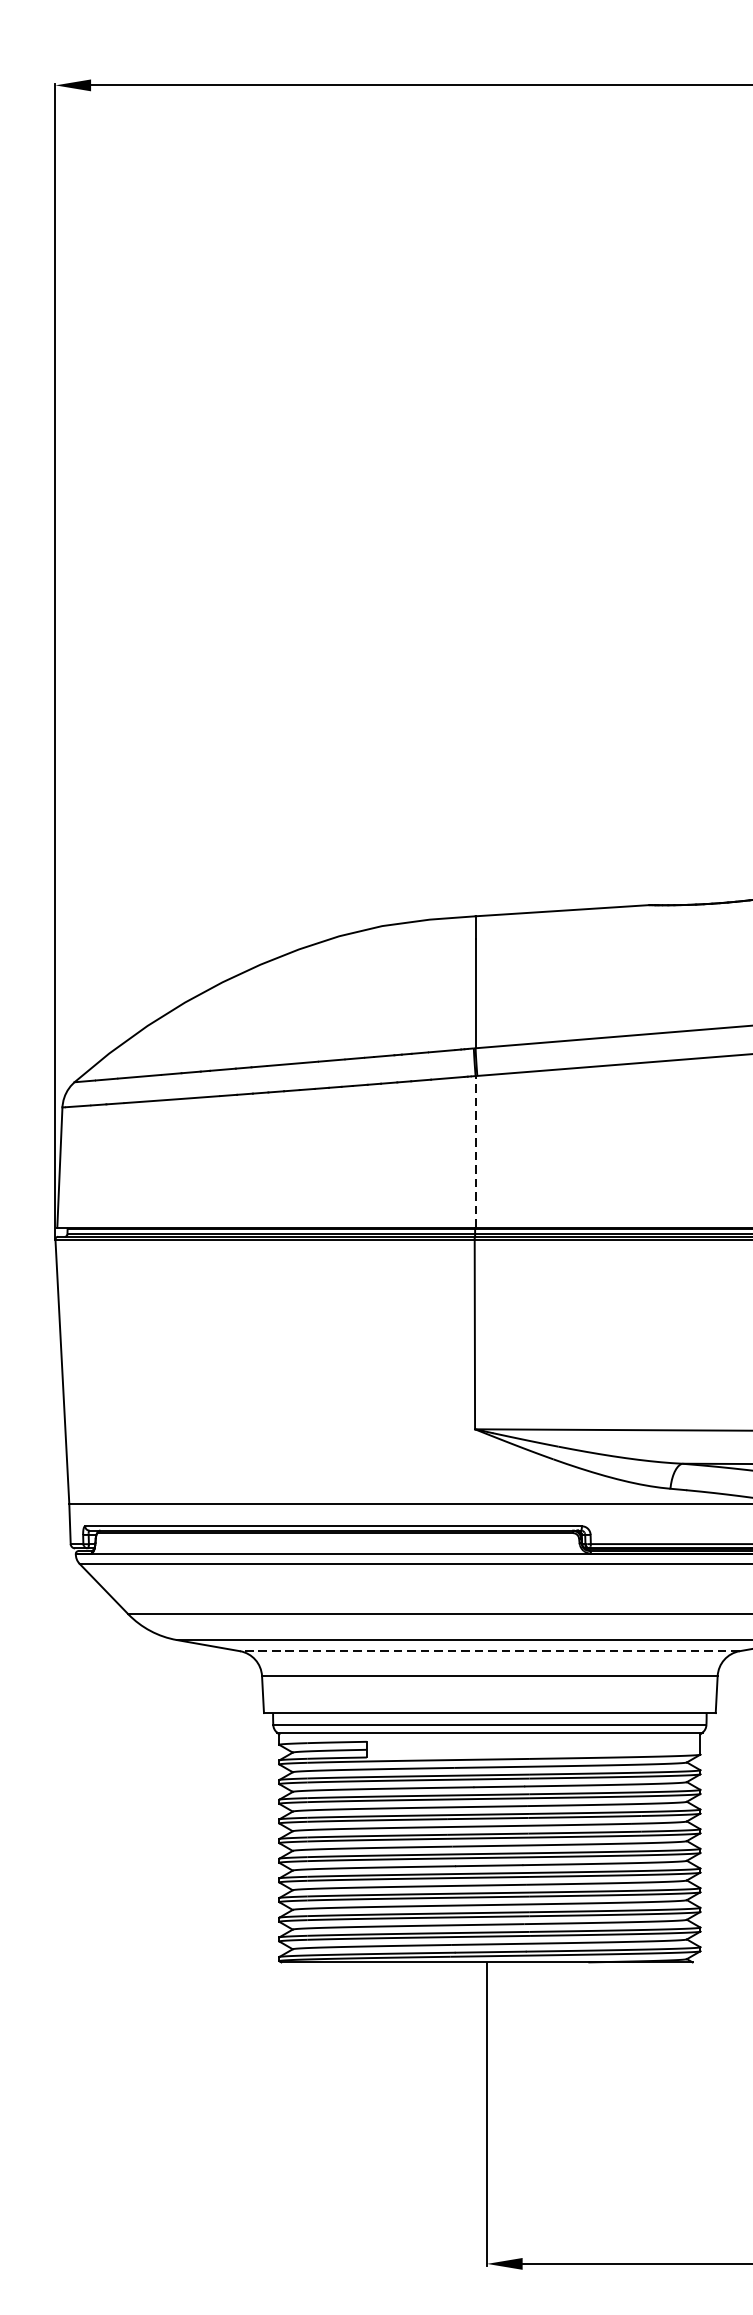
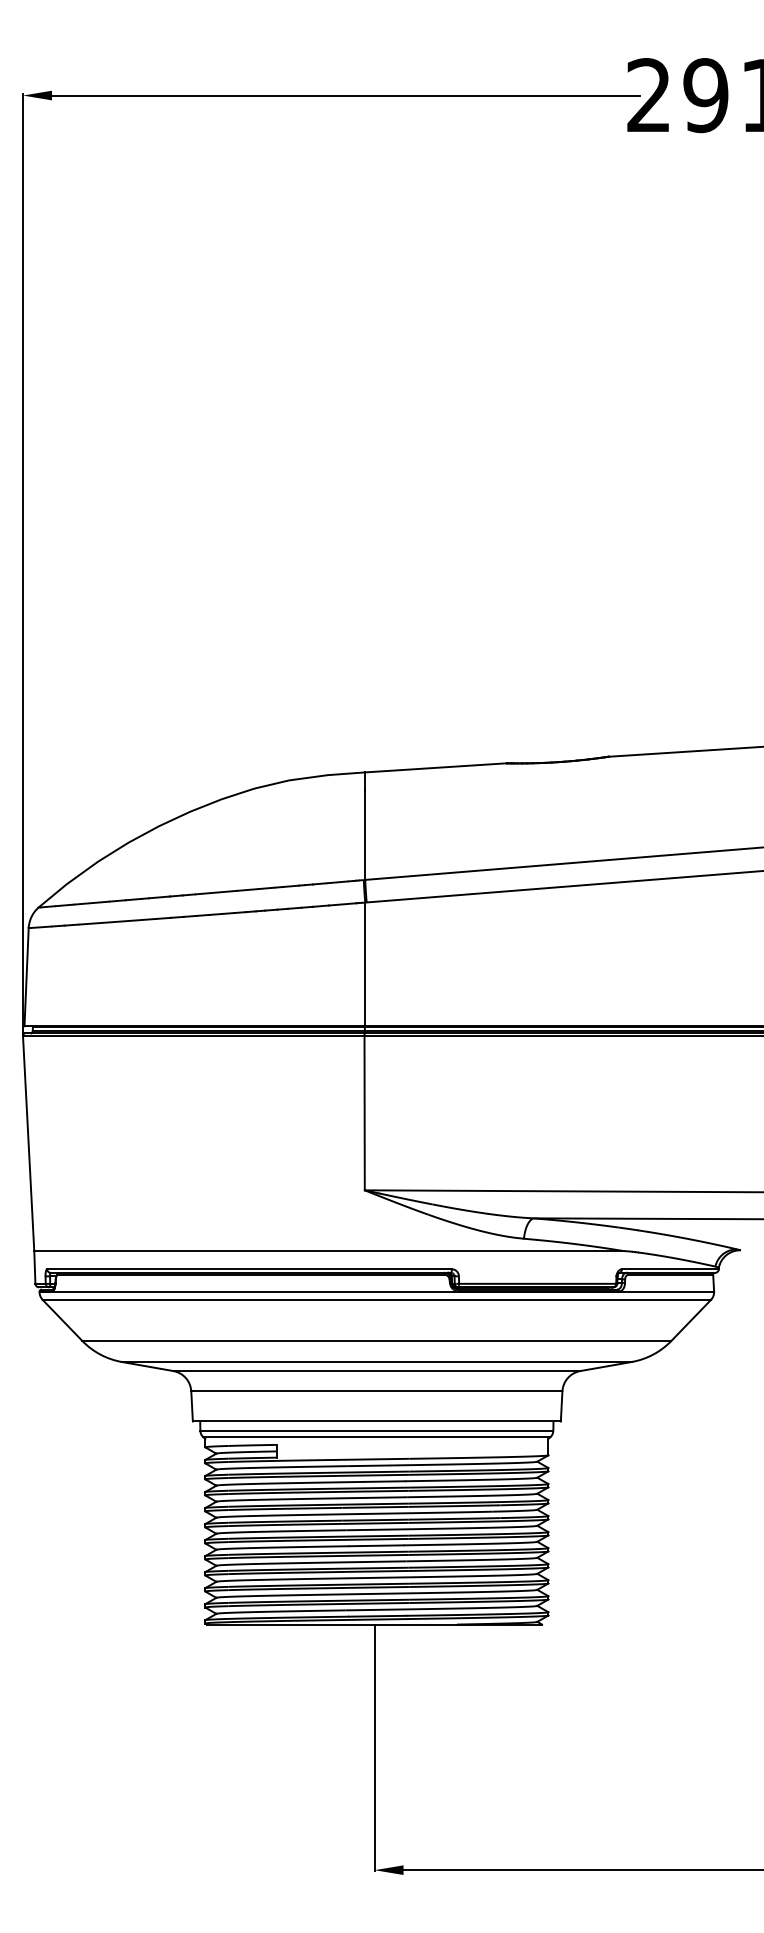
line: (475, 1152) -> (365, 964), dashed -> solid
line: (489, 1651) -> (376, 1371), dashed -> solid

